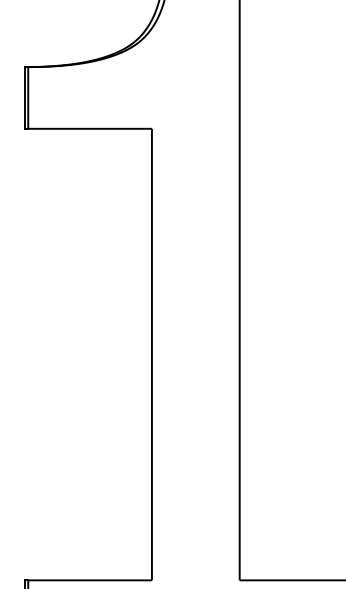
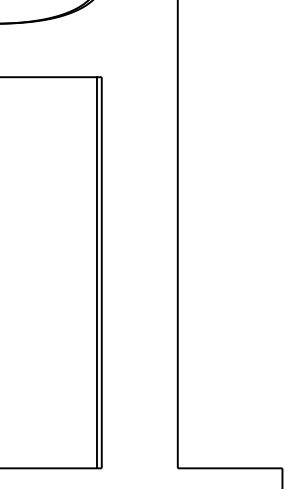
line: (146, 354) -> (97, 272), added

